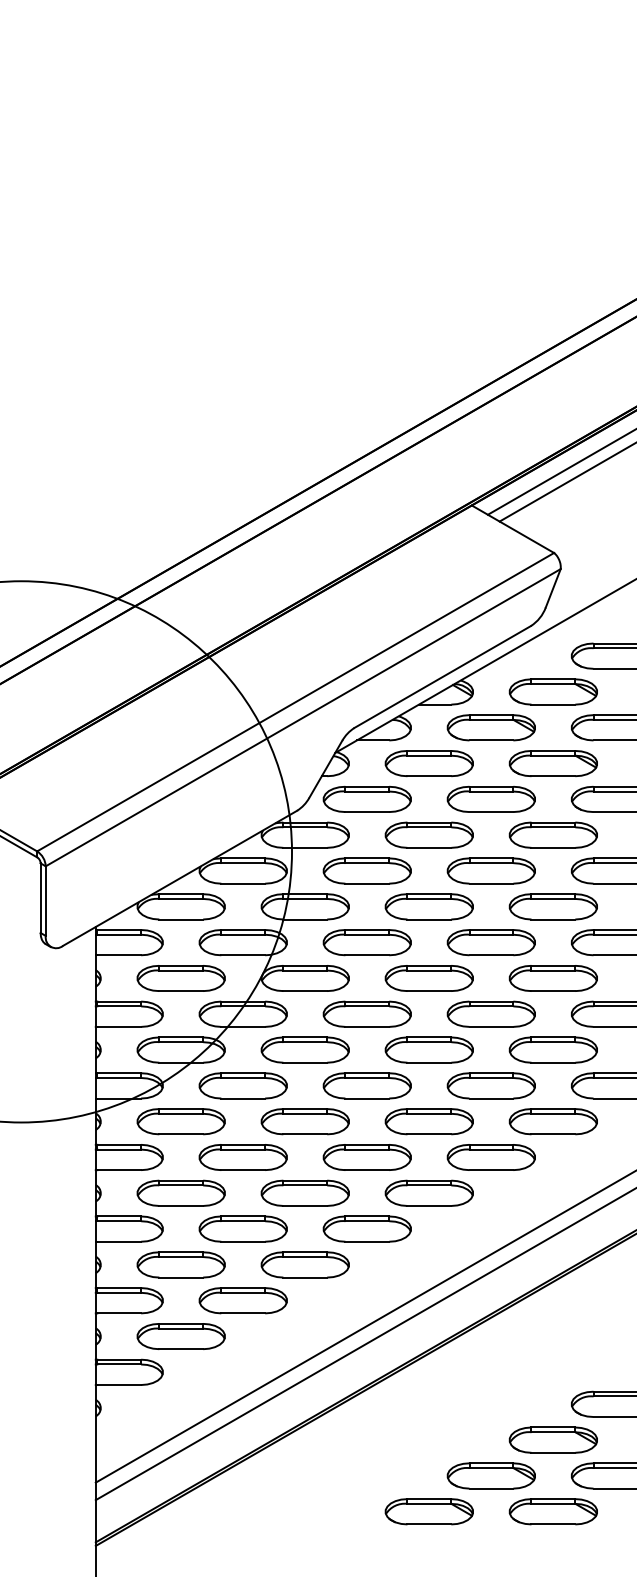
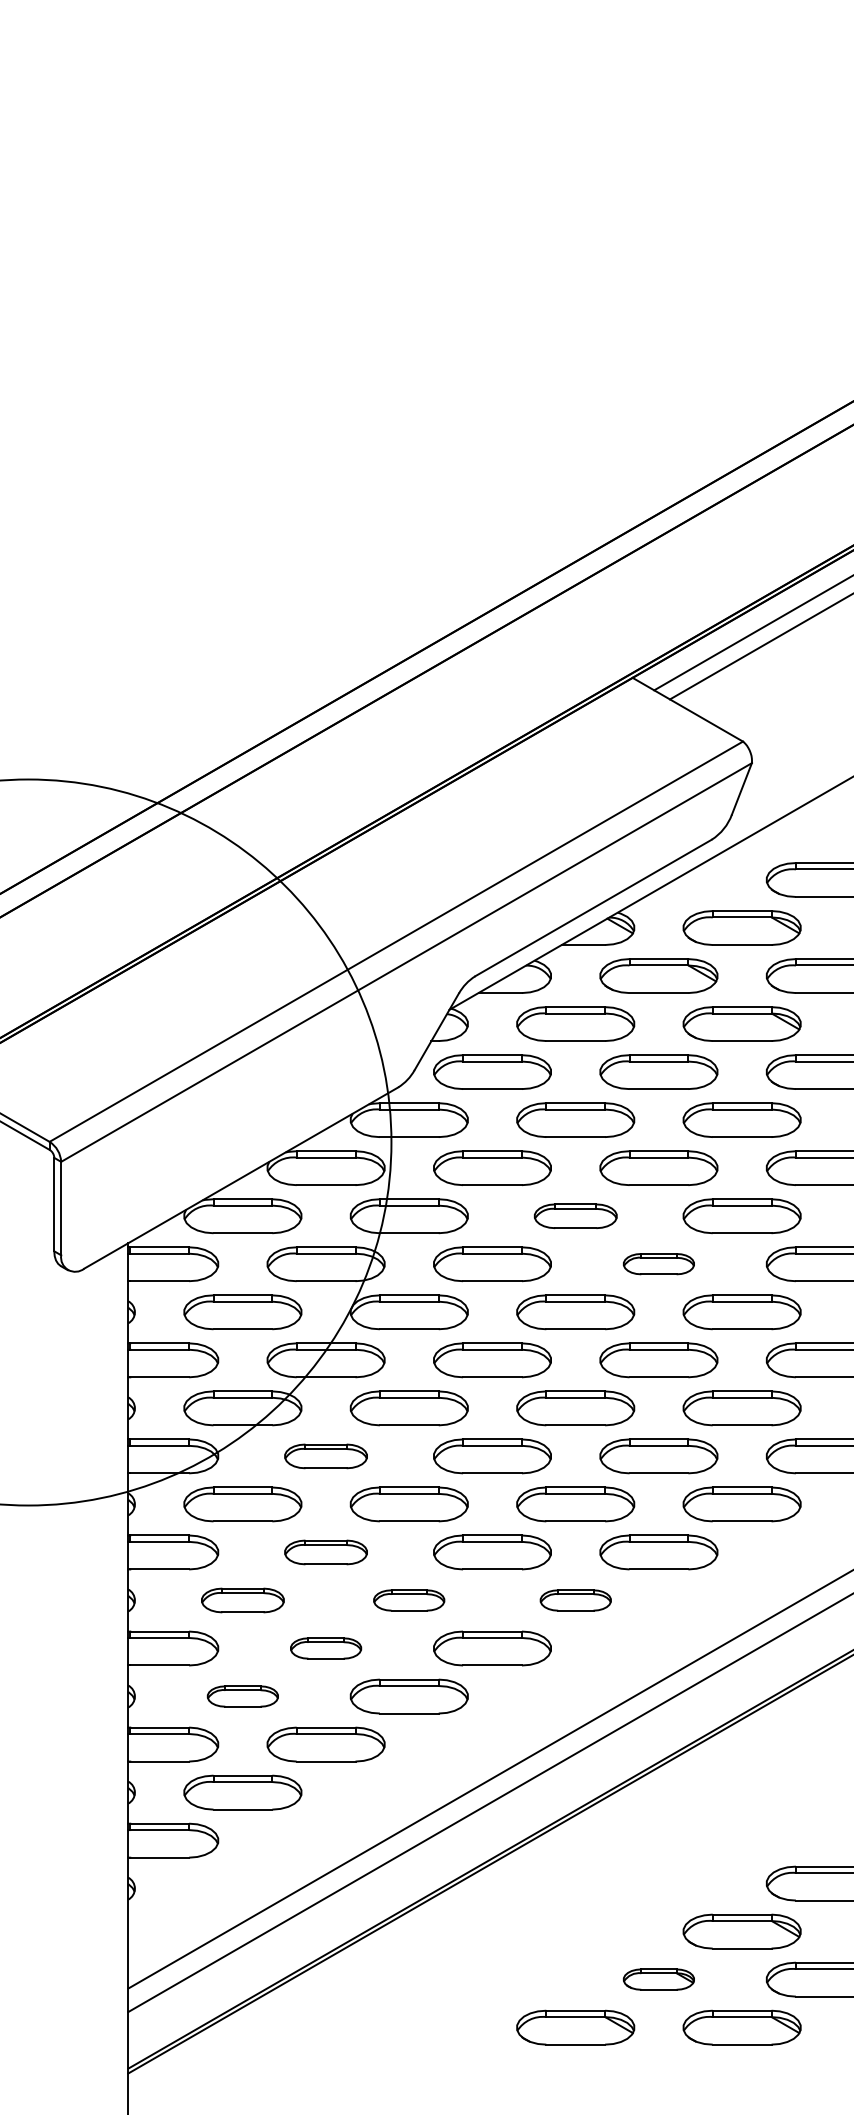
part: (429, 907) -> (575, 1216), size x0.7
part: (491, 942) -> (658, 1263), size x0.6
part: (242, 1085) -> (325, 1456), size x0.7
part: (242, 1157) -> (325, 1552), size x0.7
part: (180, 1193) -> (242, 1600), size x0.7
part: (304, 1193) -> (408, 1600), size x0.6
part: (429, 1193) -> (575, 1600), size x0.6
part: (242, 1229) -> (325, 1648), size x0.6
part: (180, 1264) -> (242, 1696), size x0.6
part: (491, 1475) -> (658, 1979), size x0.6

